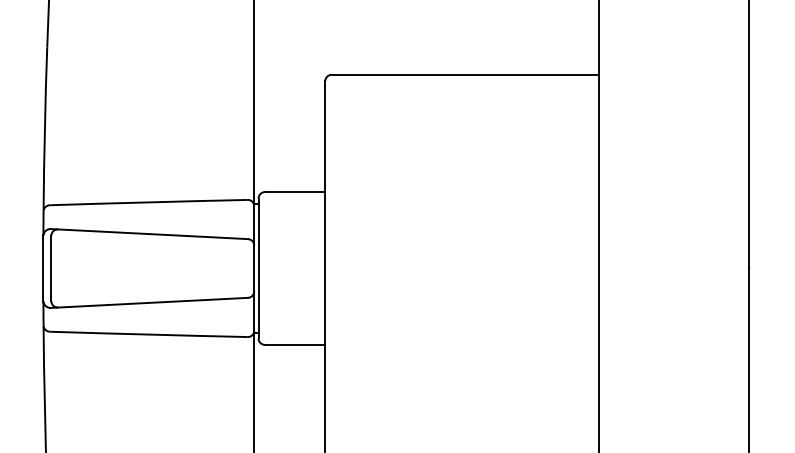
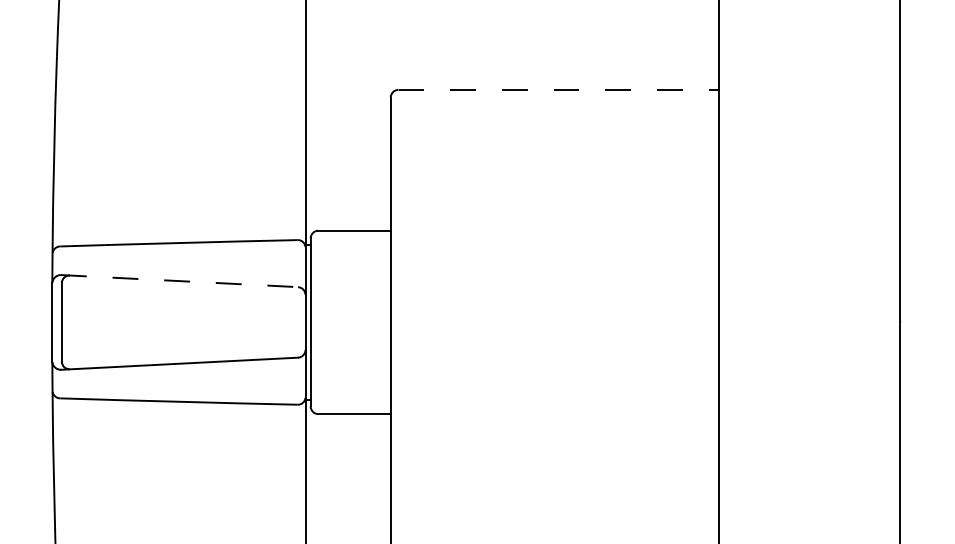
line: (465, 74) -> (559, 89), solid -> dashed
line: (149, 234) -> (179, 281), solid -> dashed

